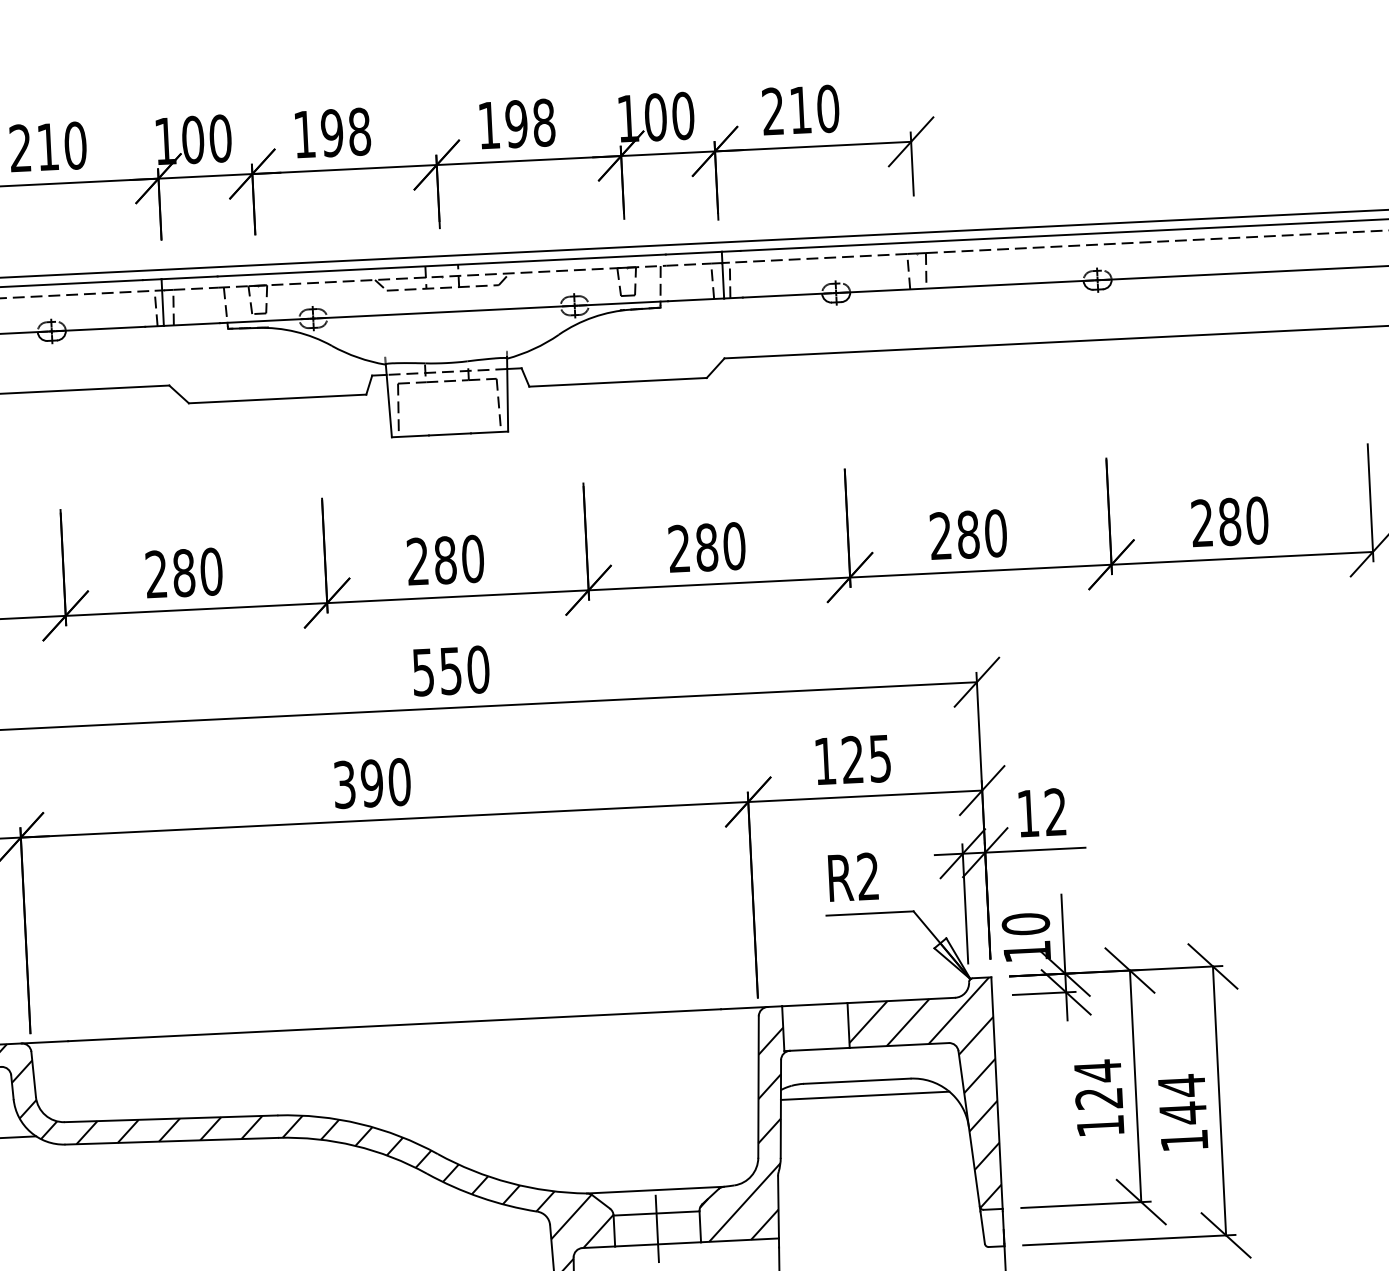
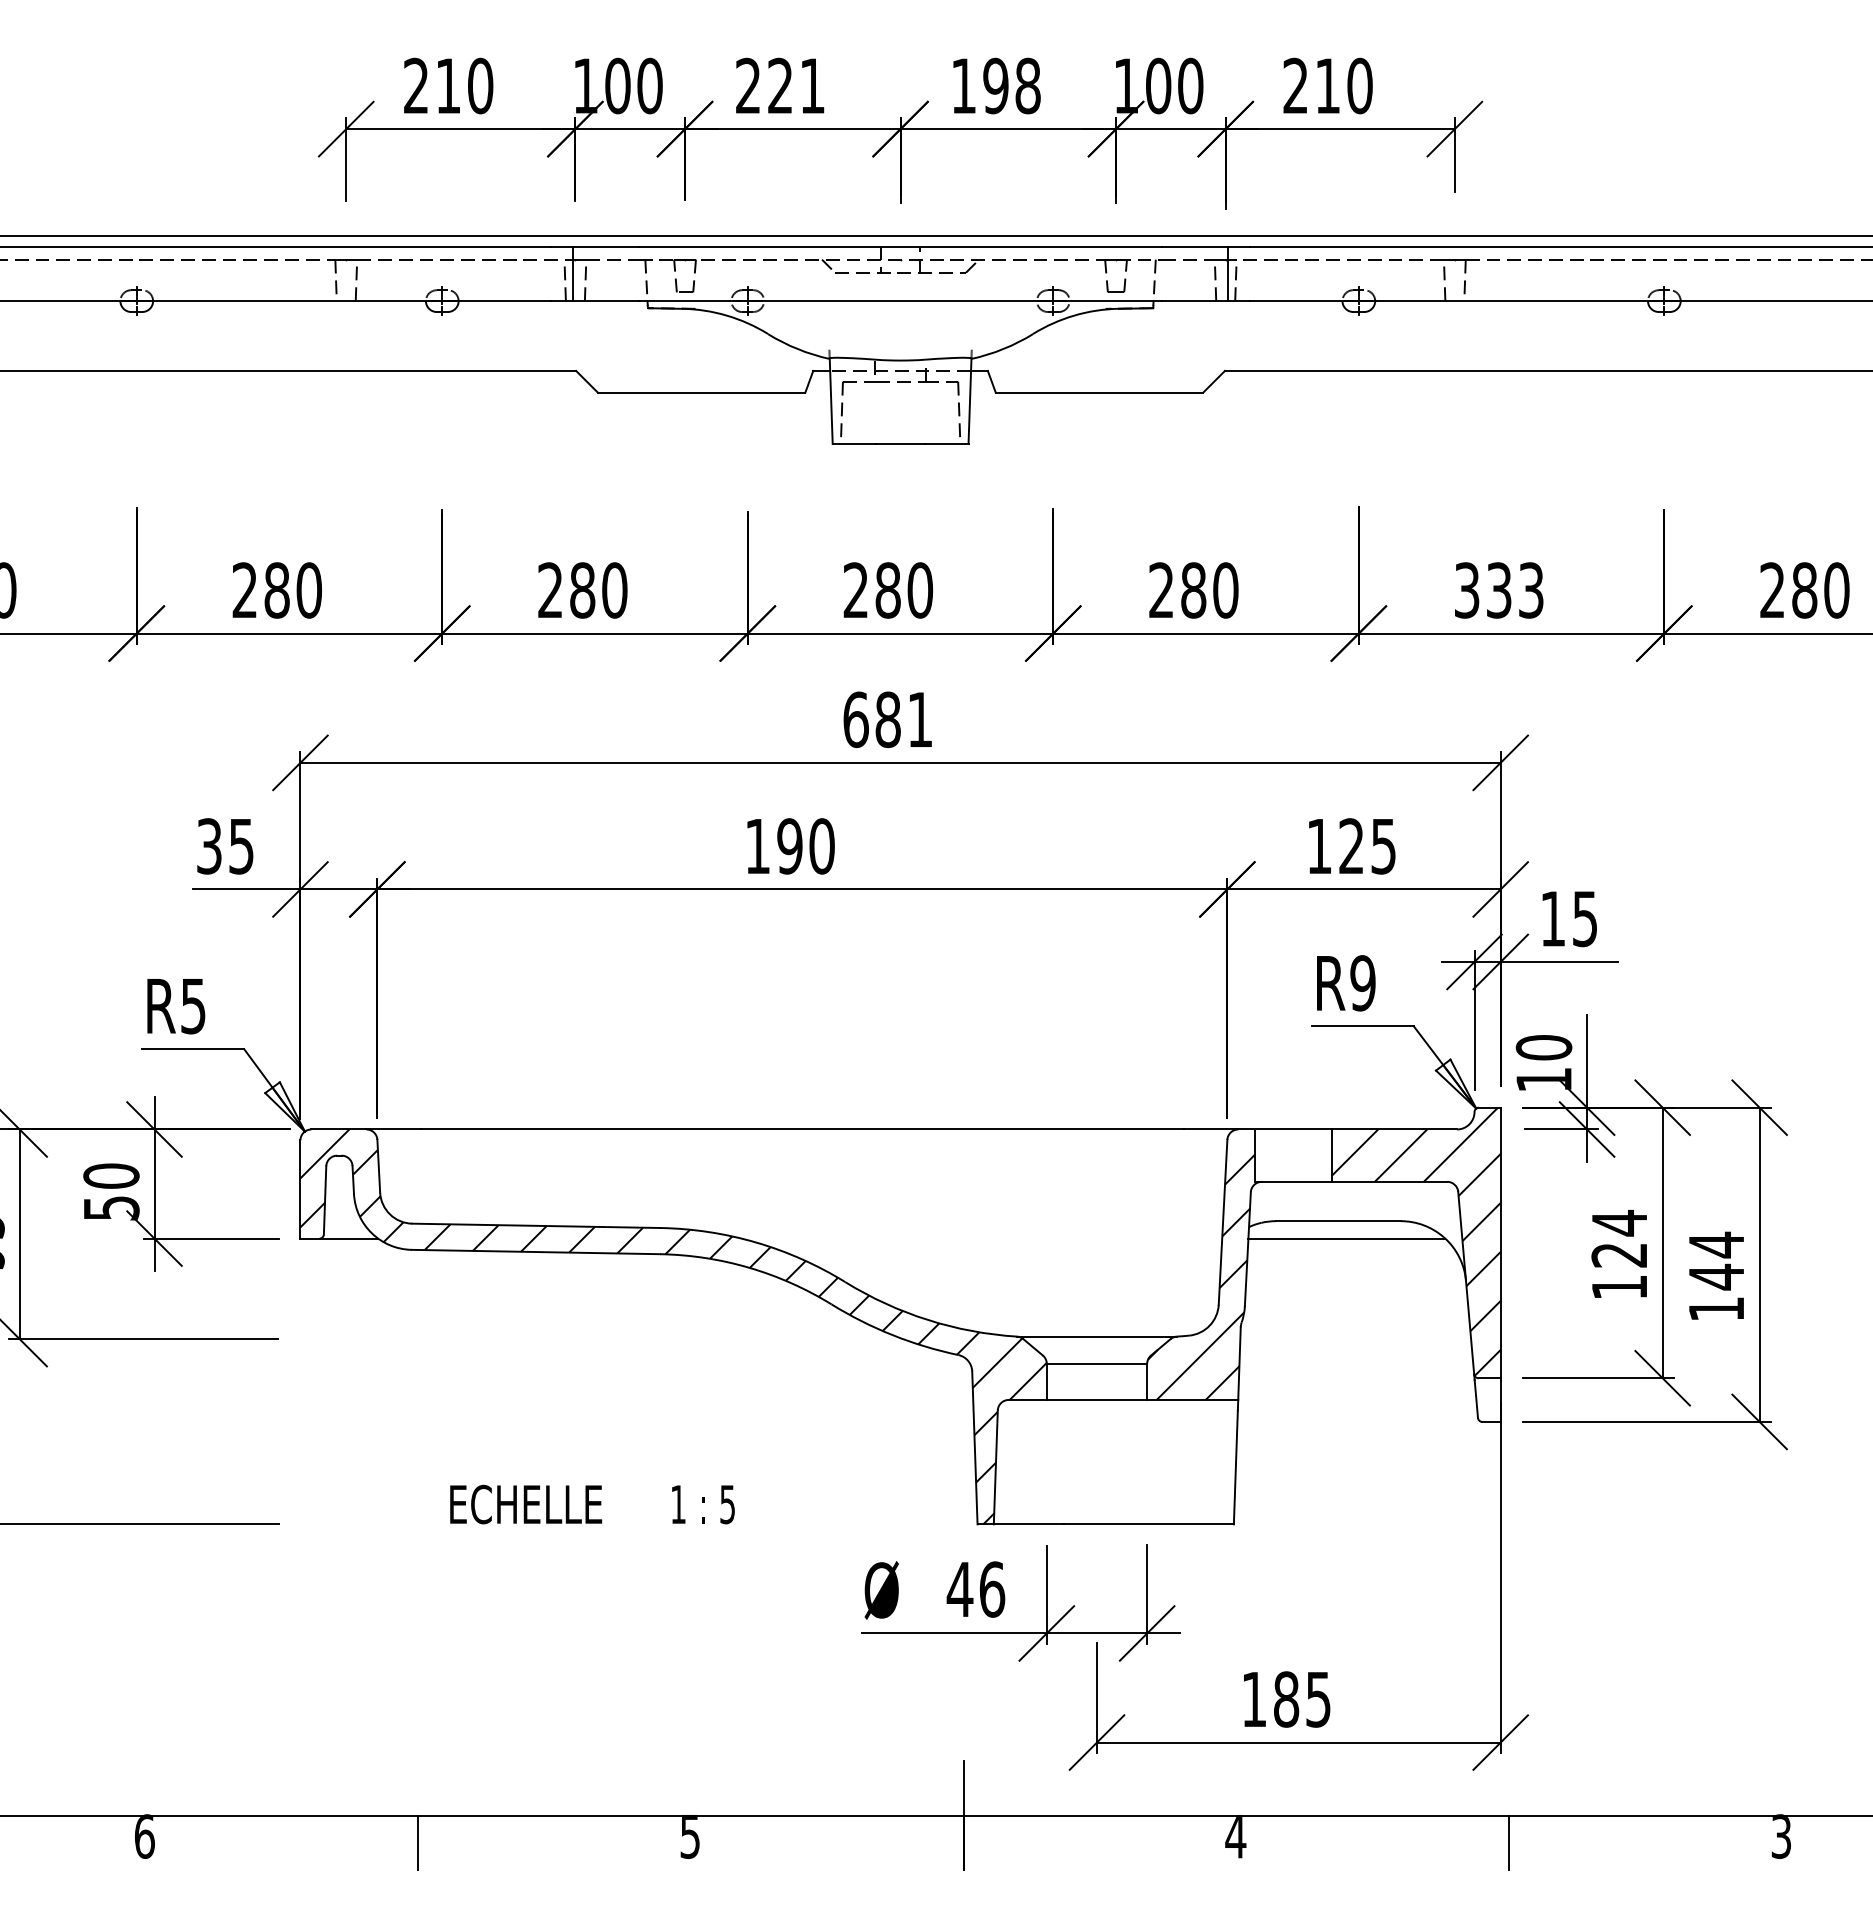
text: (332, 132) -> (780, 85), 198 -> 221
text: (968, 534) -> (1499, 590), 280 -> 333
text: (451, 670) -> (888, 719), 550 -> 681
text: (344, 784) -> (757, 846), 390 -> 190
text: (1055, 811) -> (1584, 918), 12 -> 15
text: (867, 876) -> (1362, 983), R2 -> R9
line: (656, 1228) -> (1096, 1381), removed

